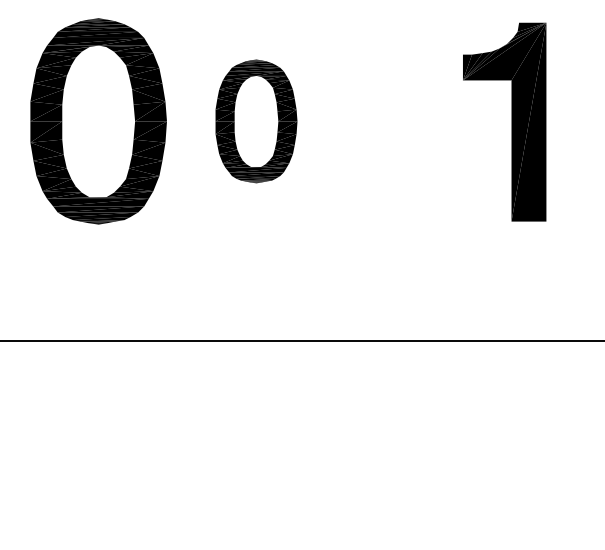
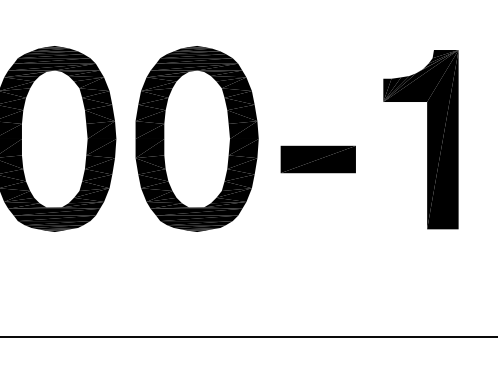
part: (256, 121) -> (197, 139), size x1.67
part: (390, 144) -> (317, 159), added

